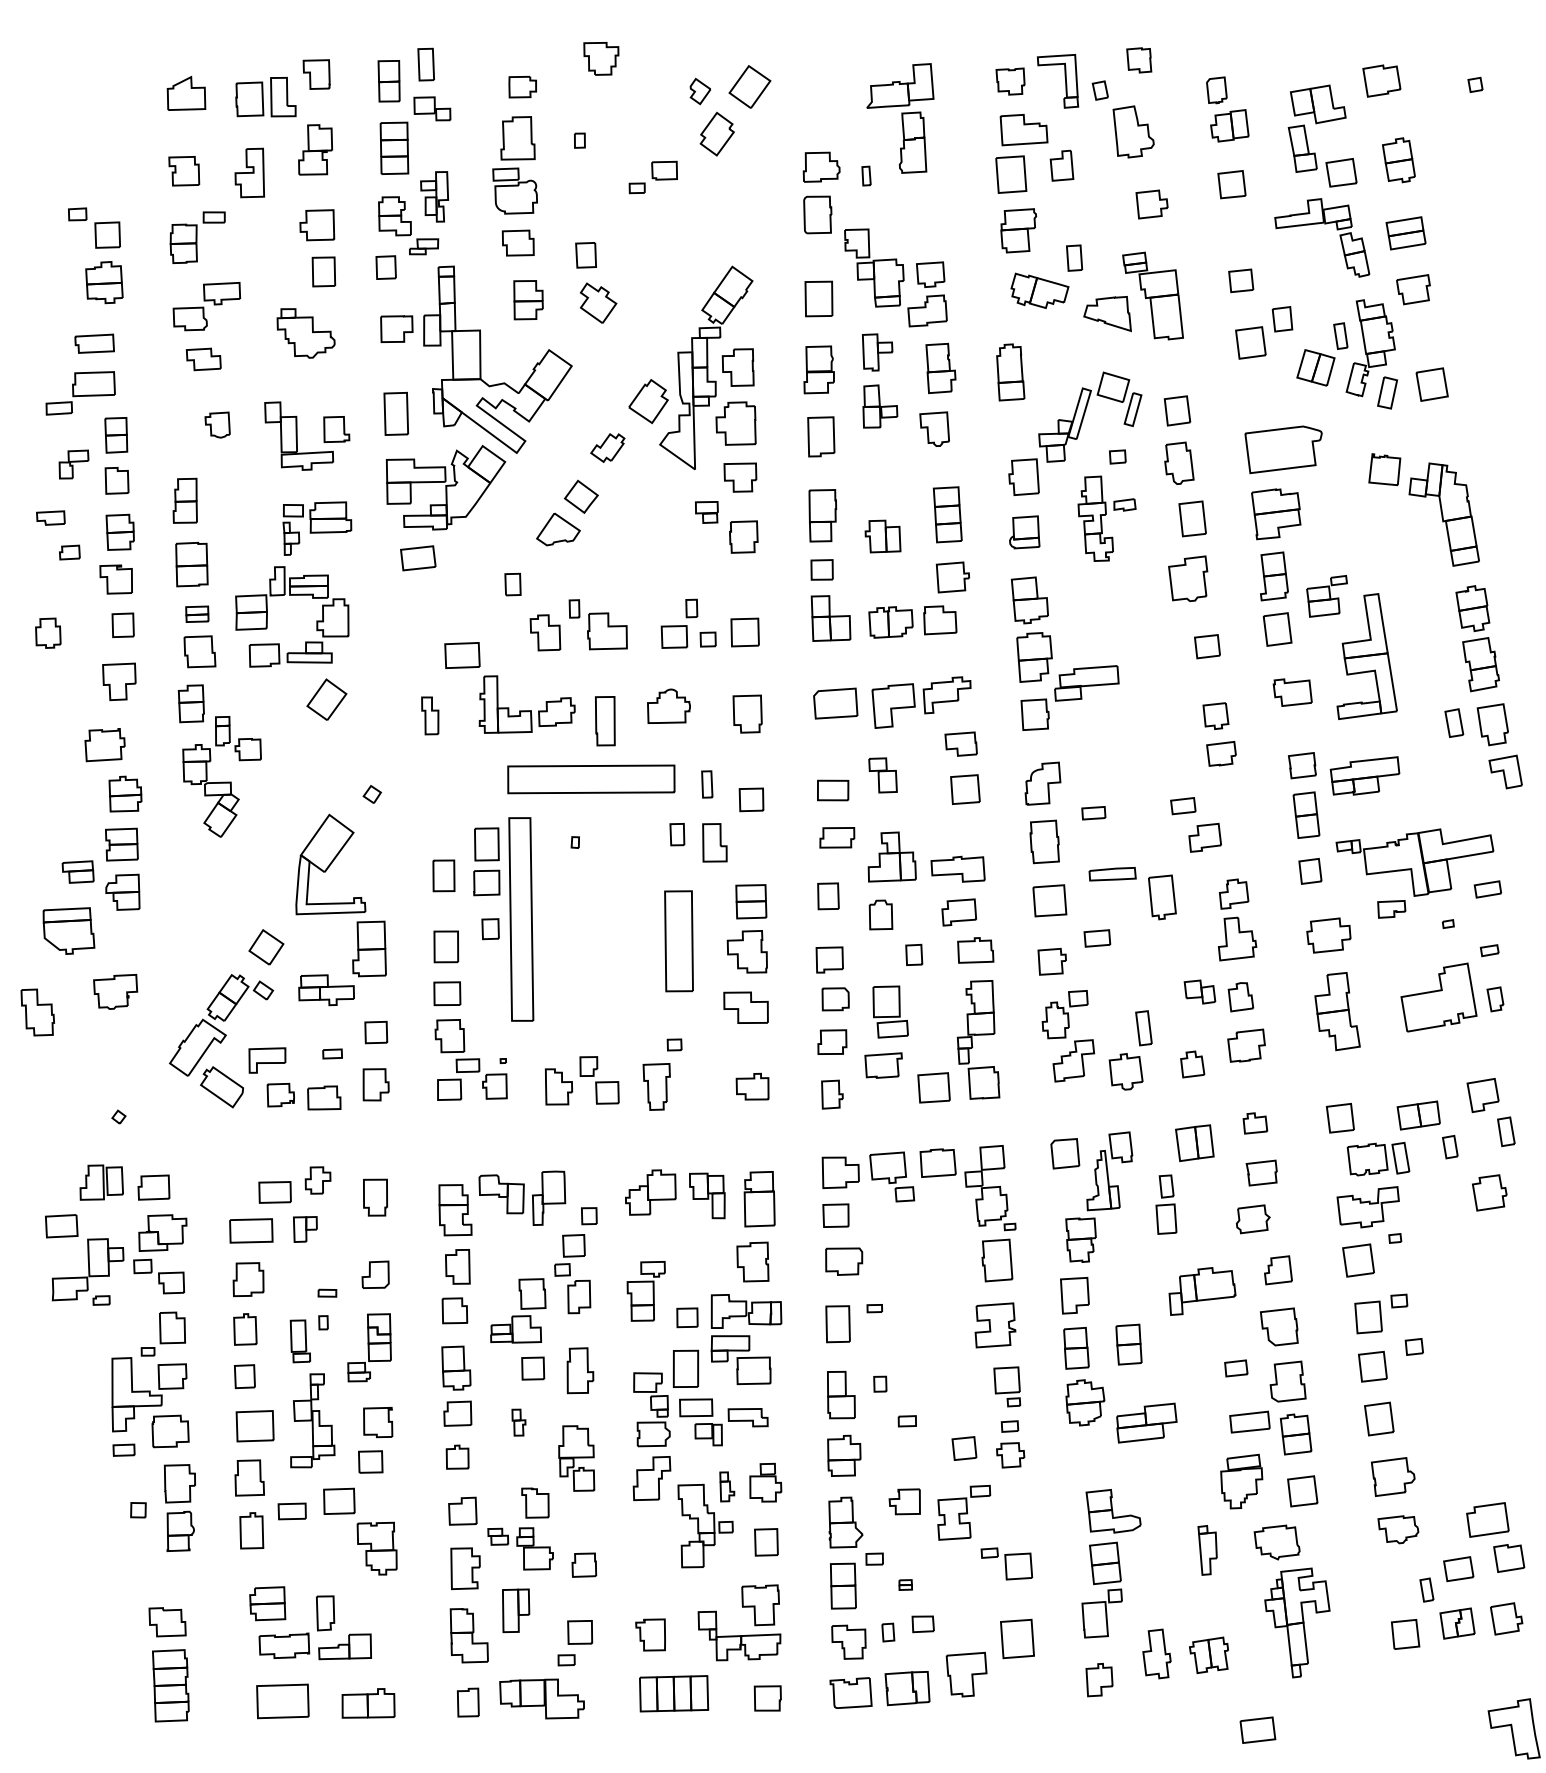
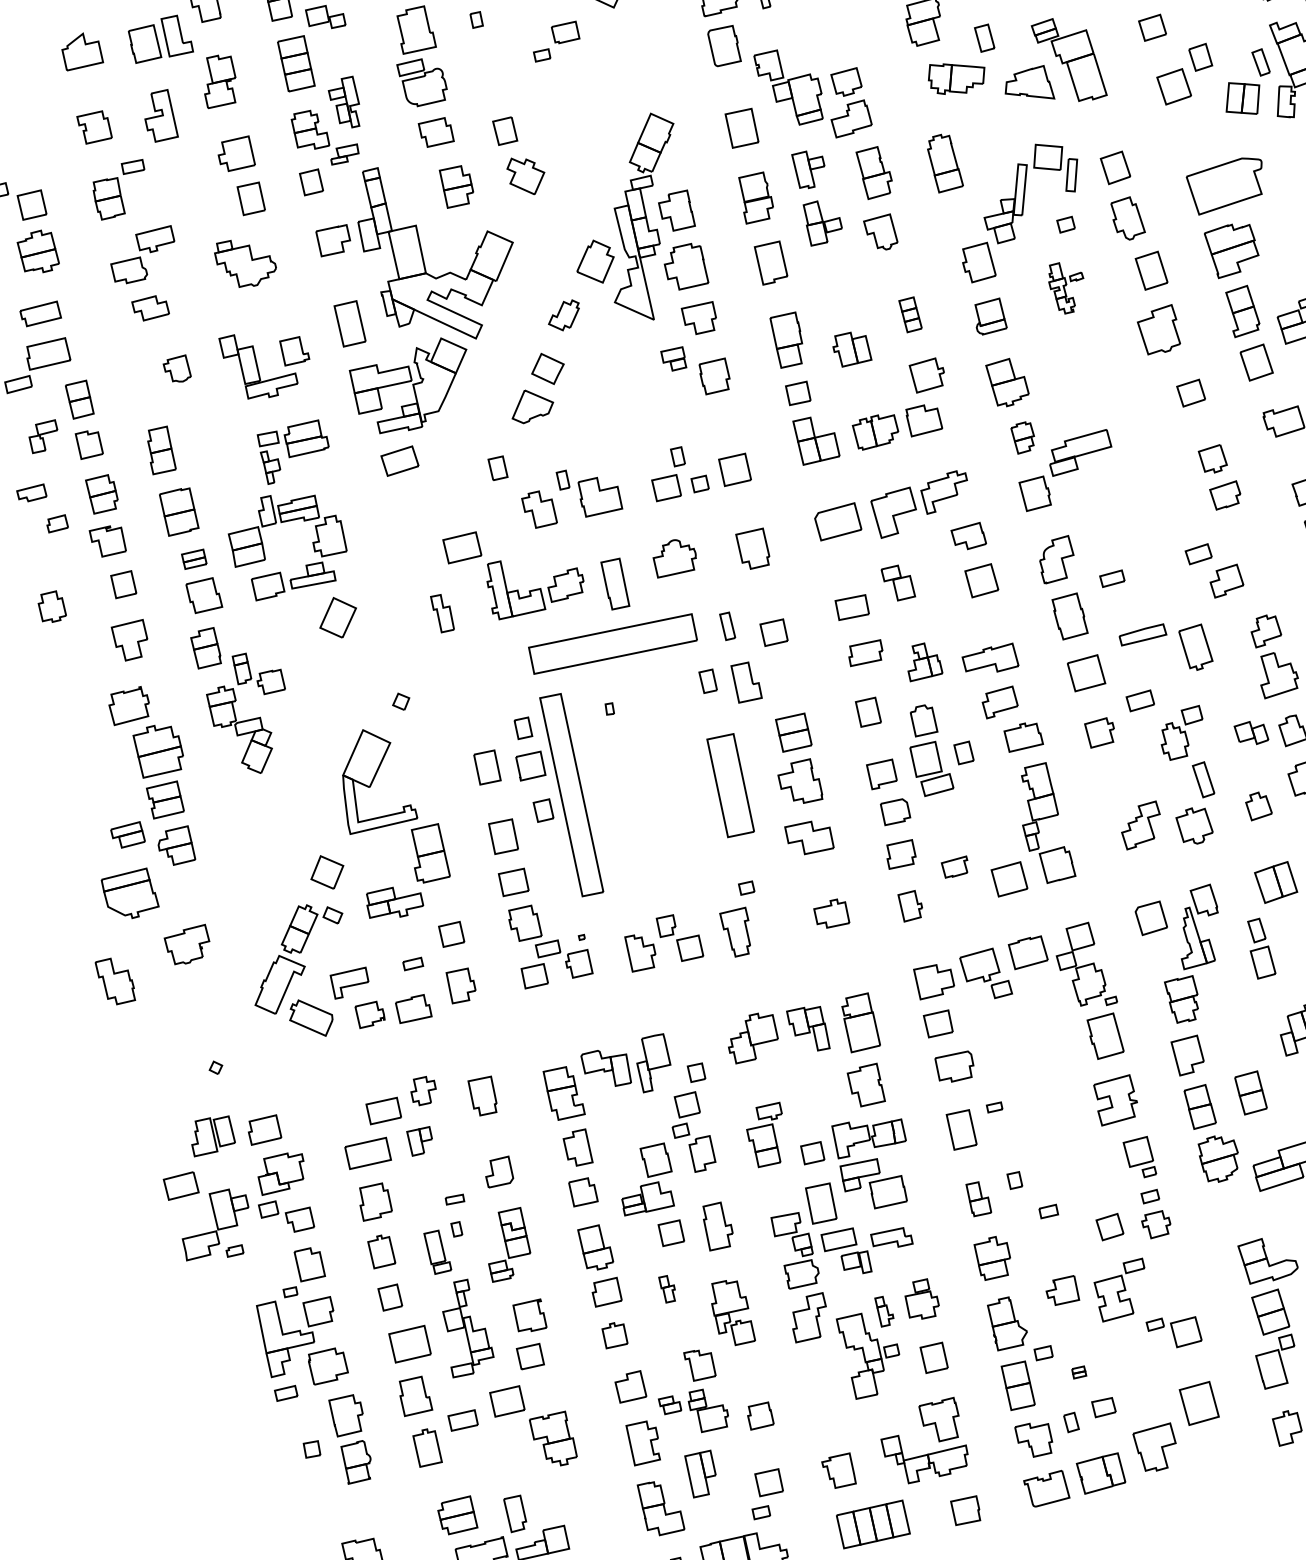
part: (947, 514) -> (910, 314), size x0.6
part: (1106, 518) -> (1067, 287), size x0.6
part: (1034, 657) -> (1023, 437), size x0.6
part: (125, 793) -> (158, 749), size x1.4
part: (486, 844) -> (522, 728), size x0.6
part: (891, 856) -> (922, 660), size x0.7
part: (890, 1011) -> (931, 768), moved
part: (1064, 1014) -> (1181, 733), moved
part: (883, 1065) -> (955, 867), size x0.7
part: (841, 1394) -> (978, 1198), size x0.7

